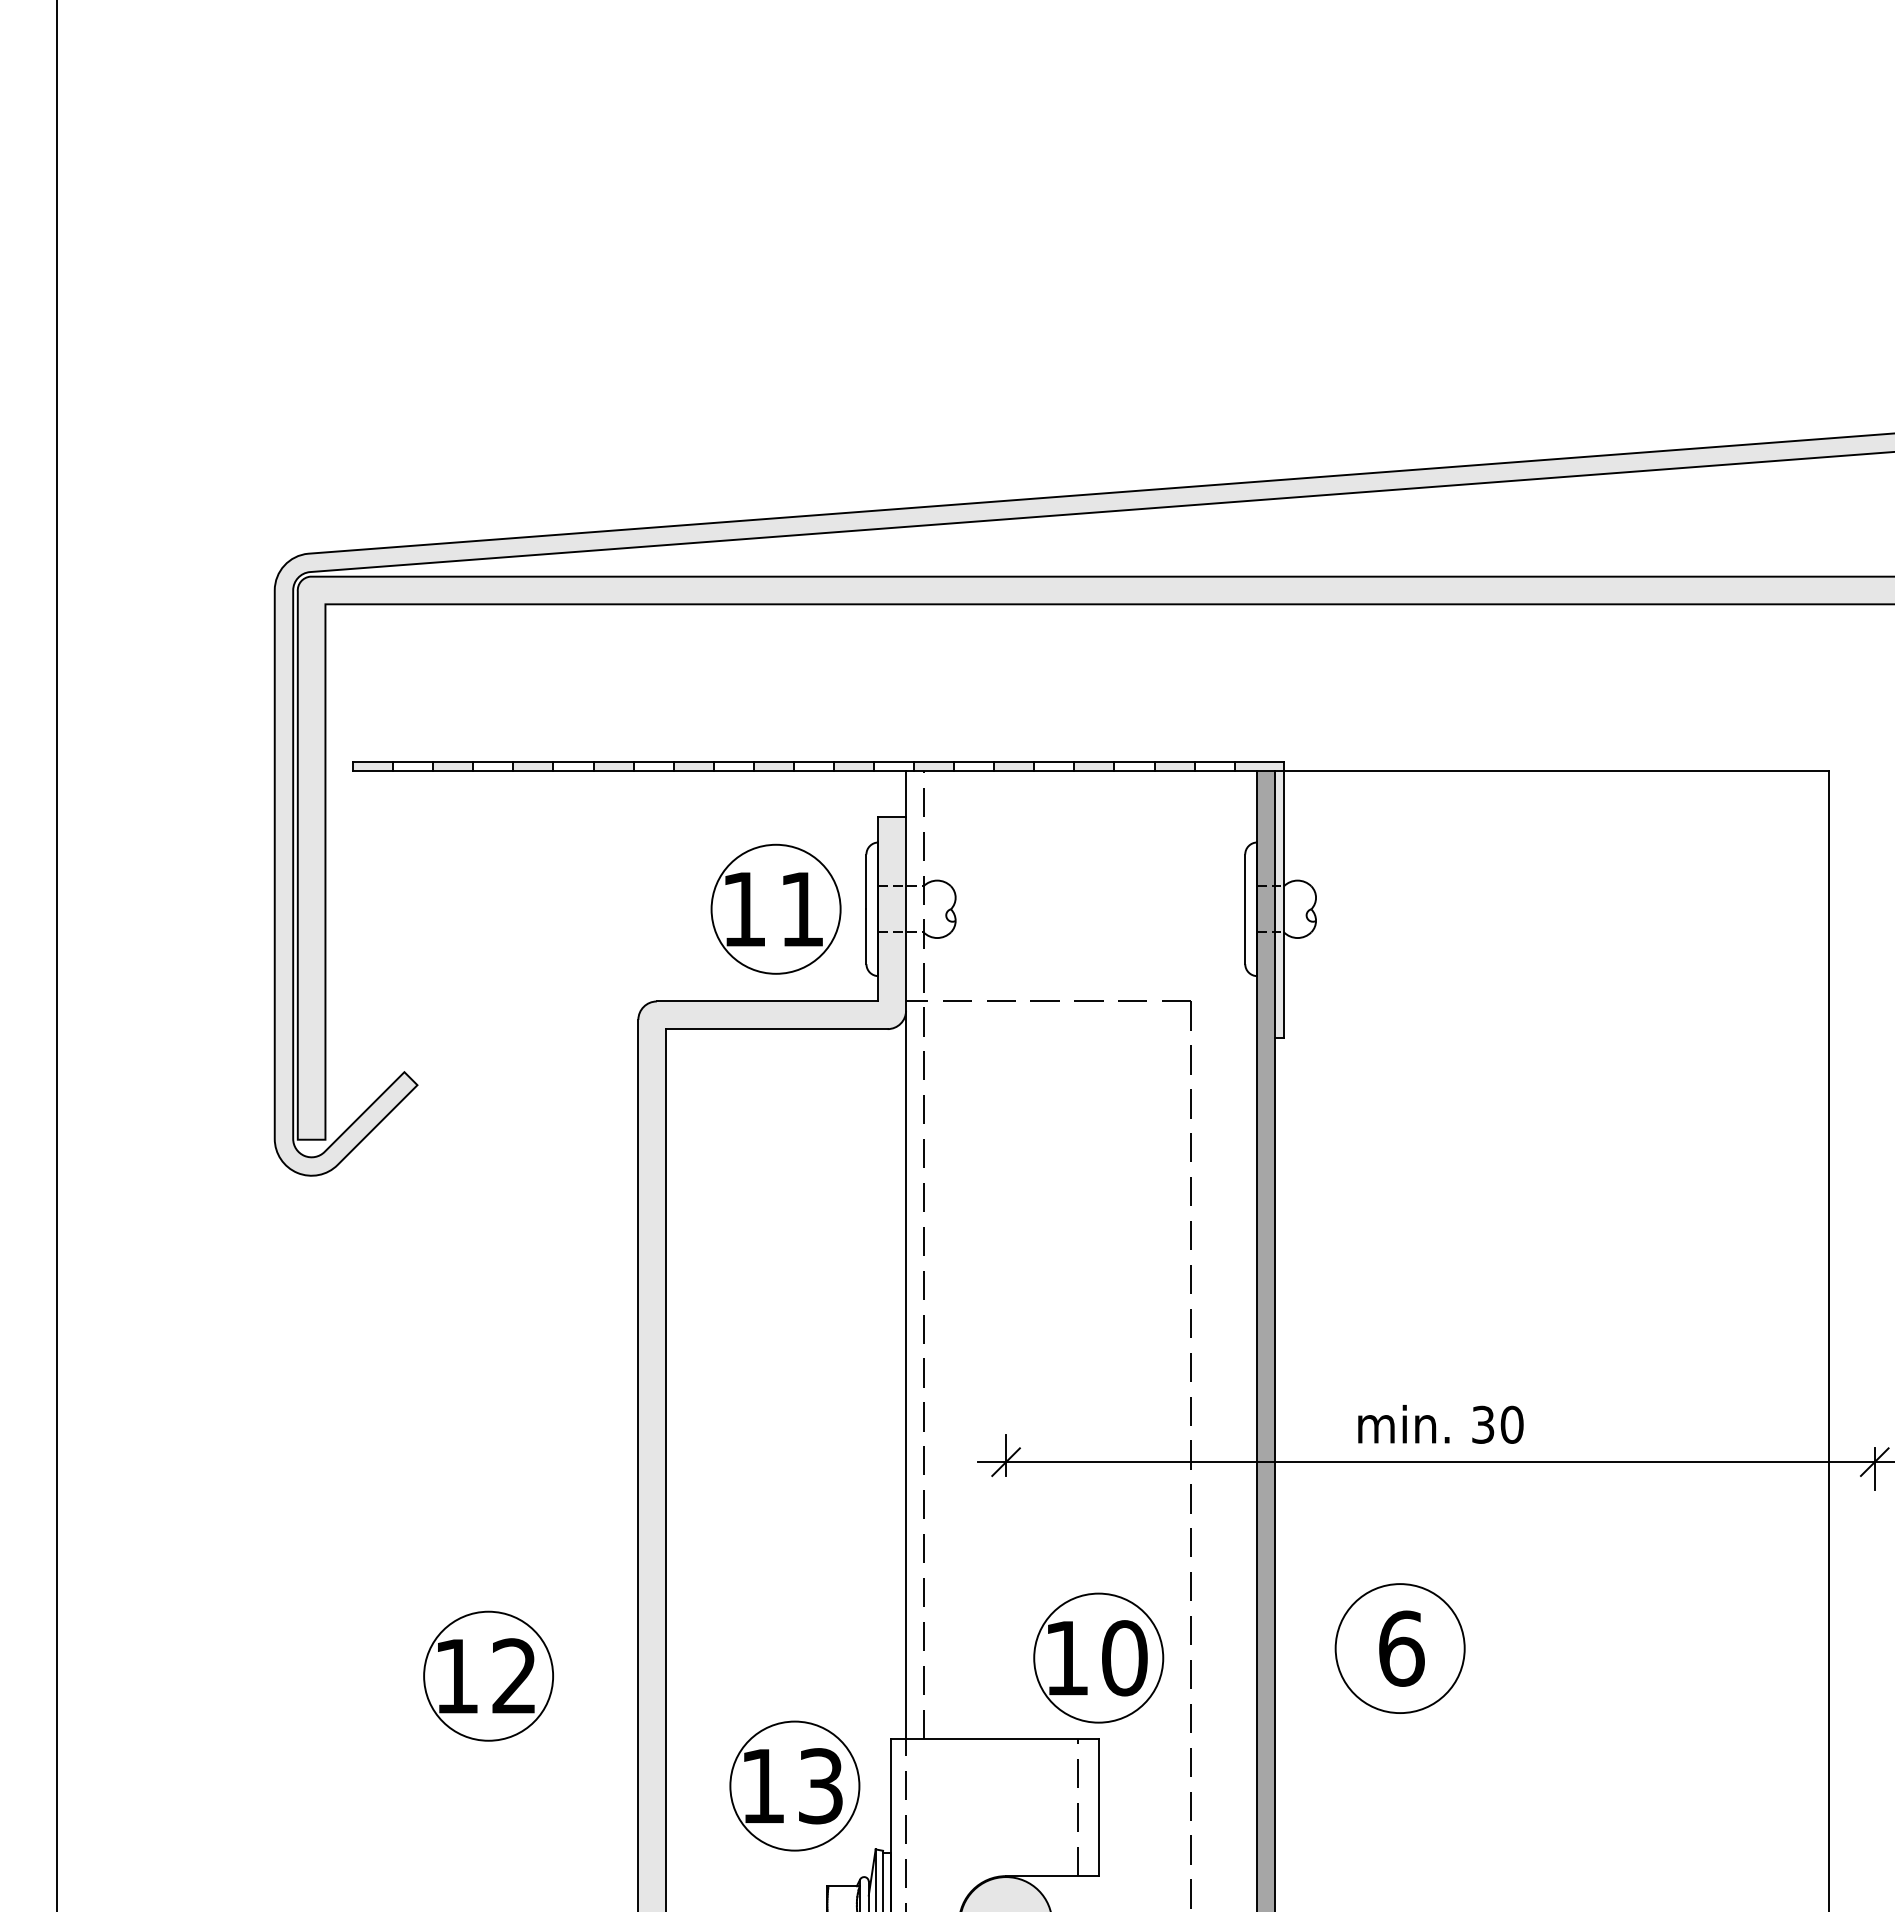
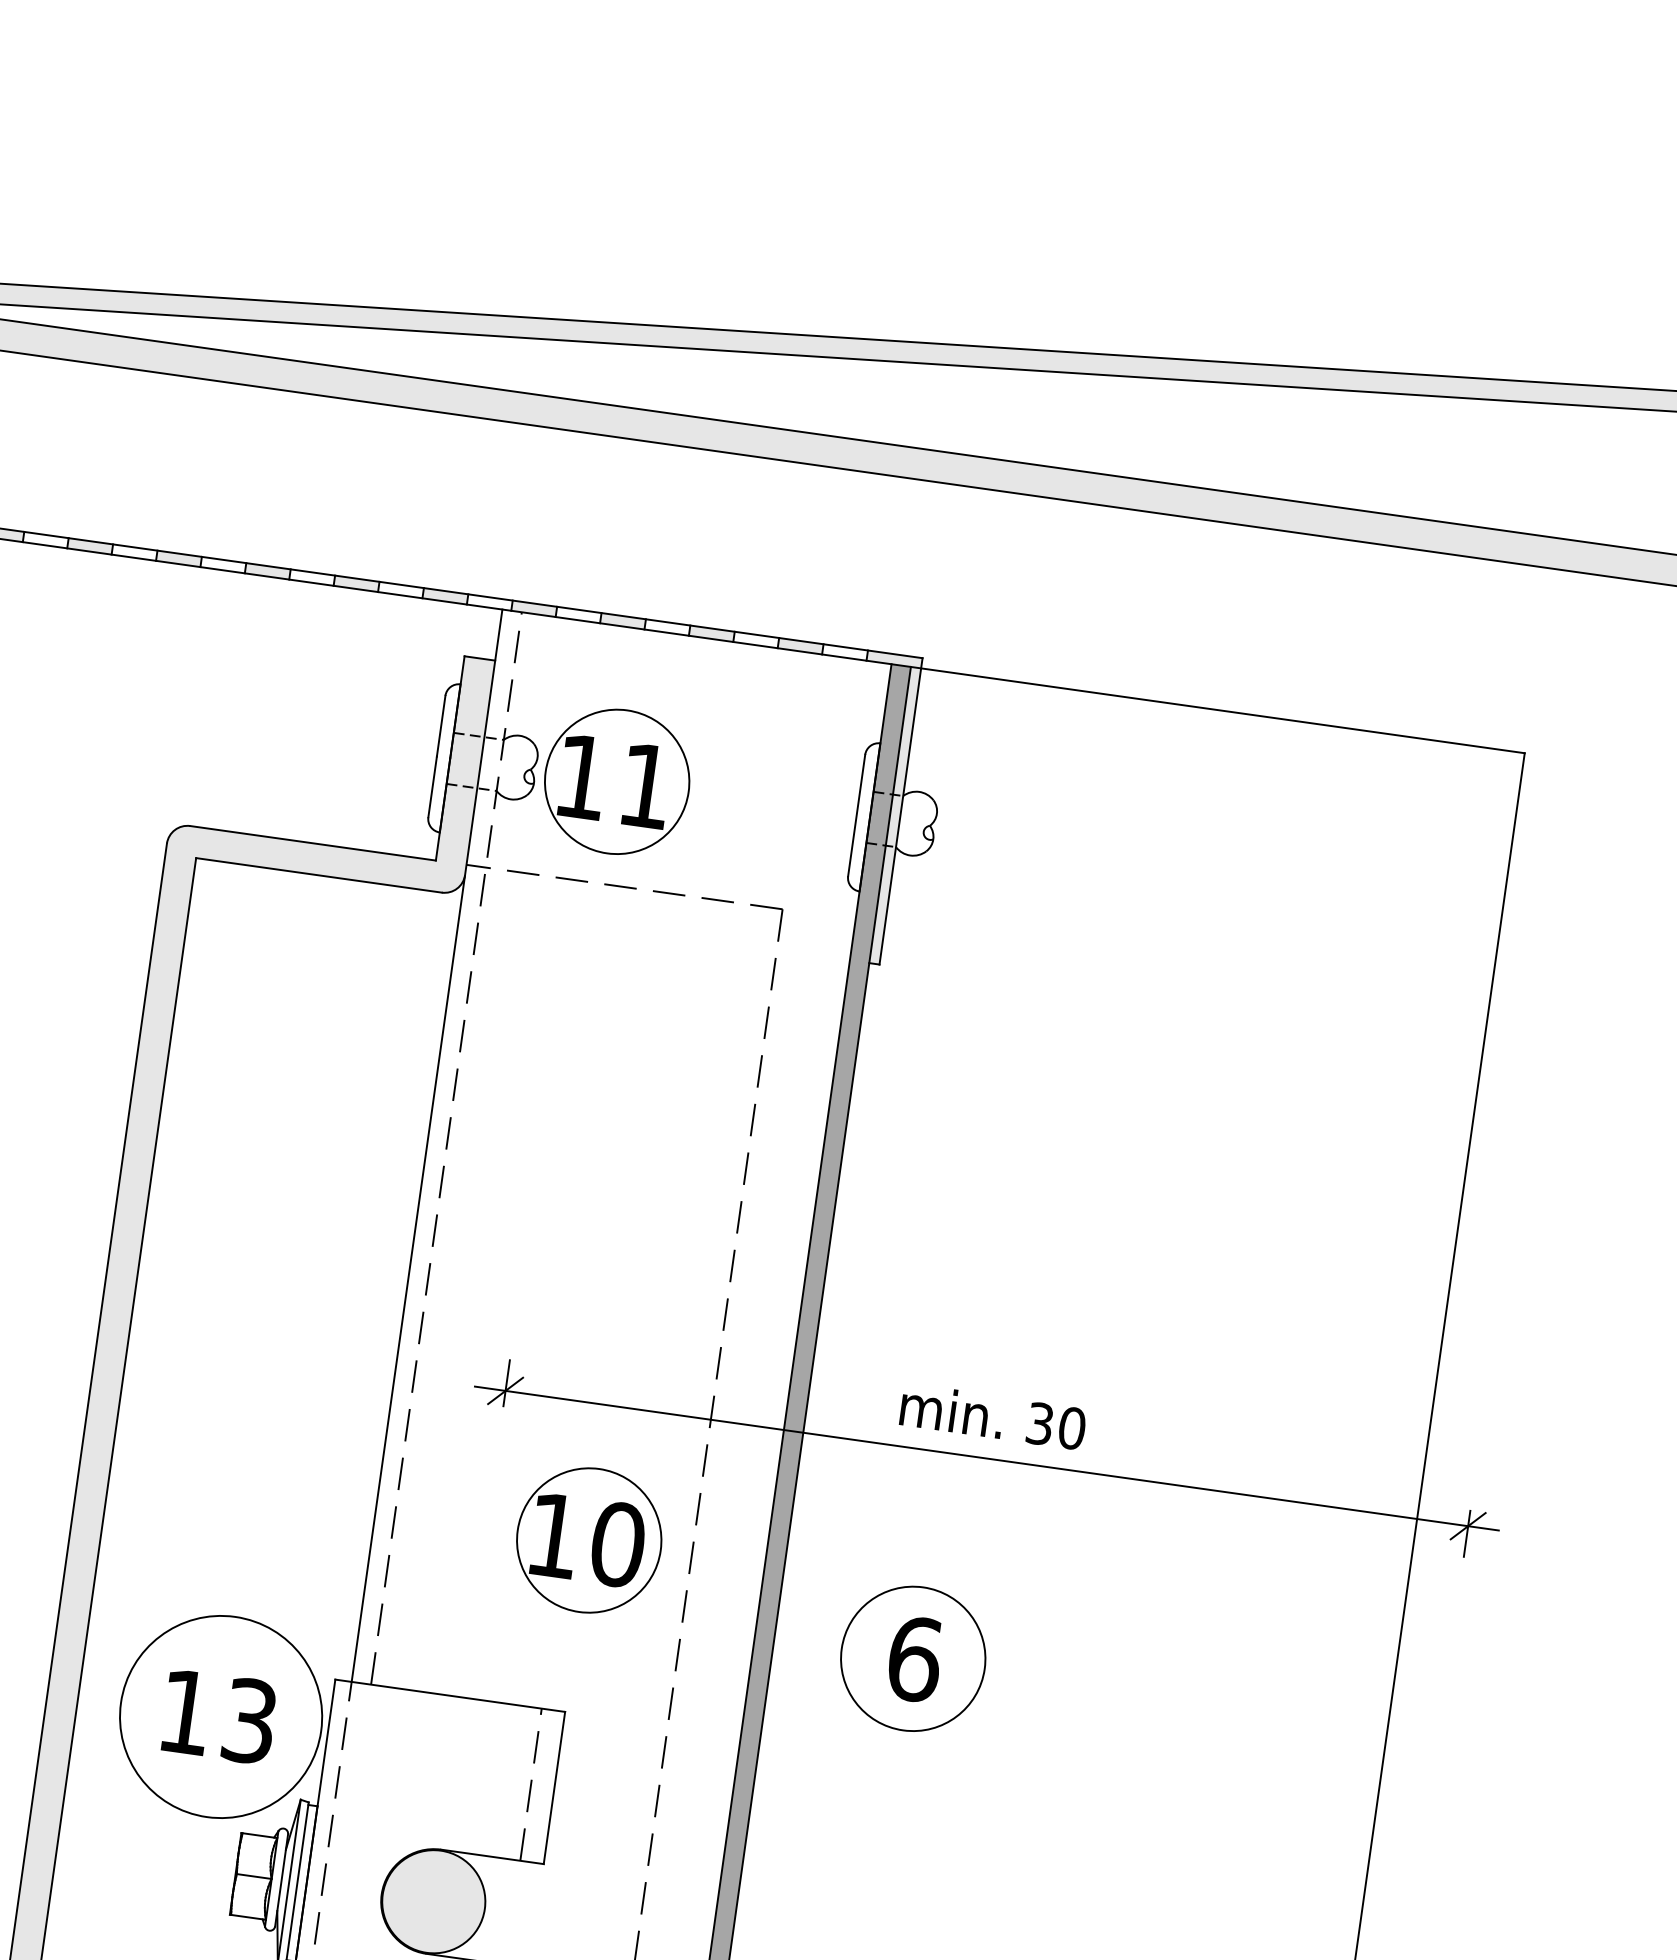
part: (775, 908) -> (616, 780), moved
part: (1098, 1657) -> (589, 1539), moved
circle: (794, 1785) -> (220, 1716), size x1.4

